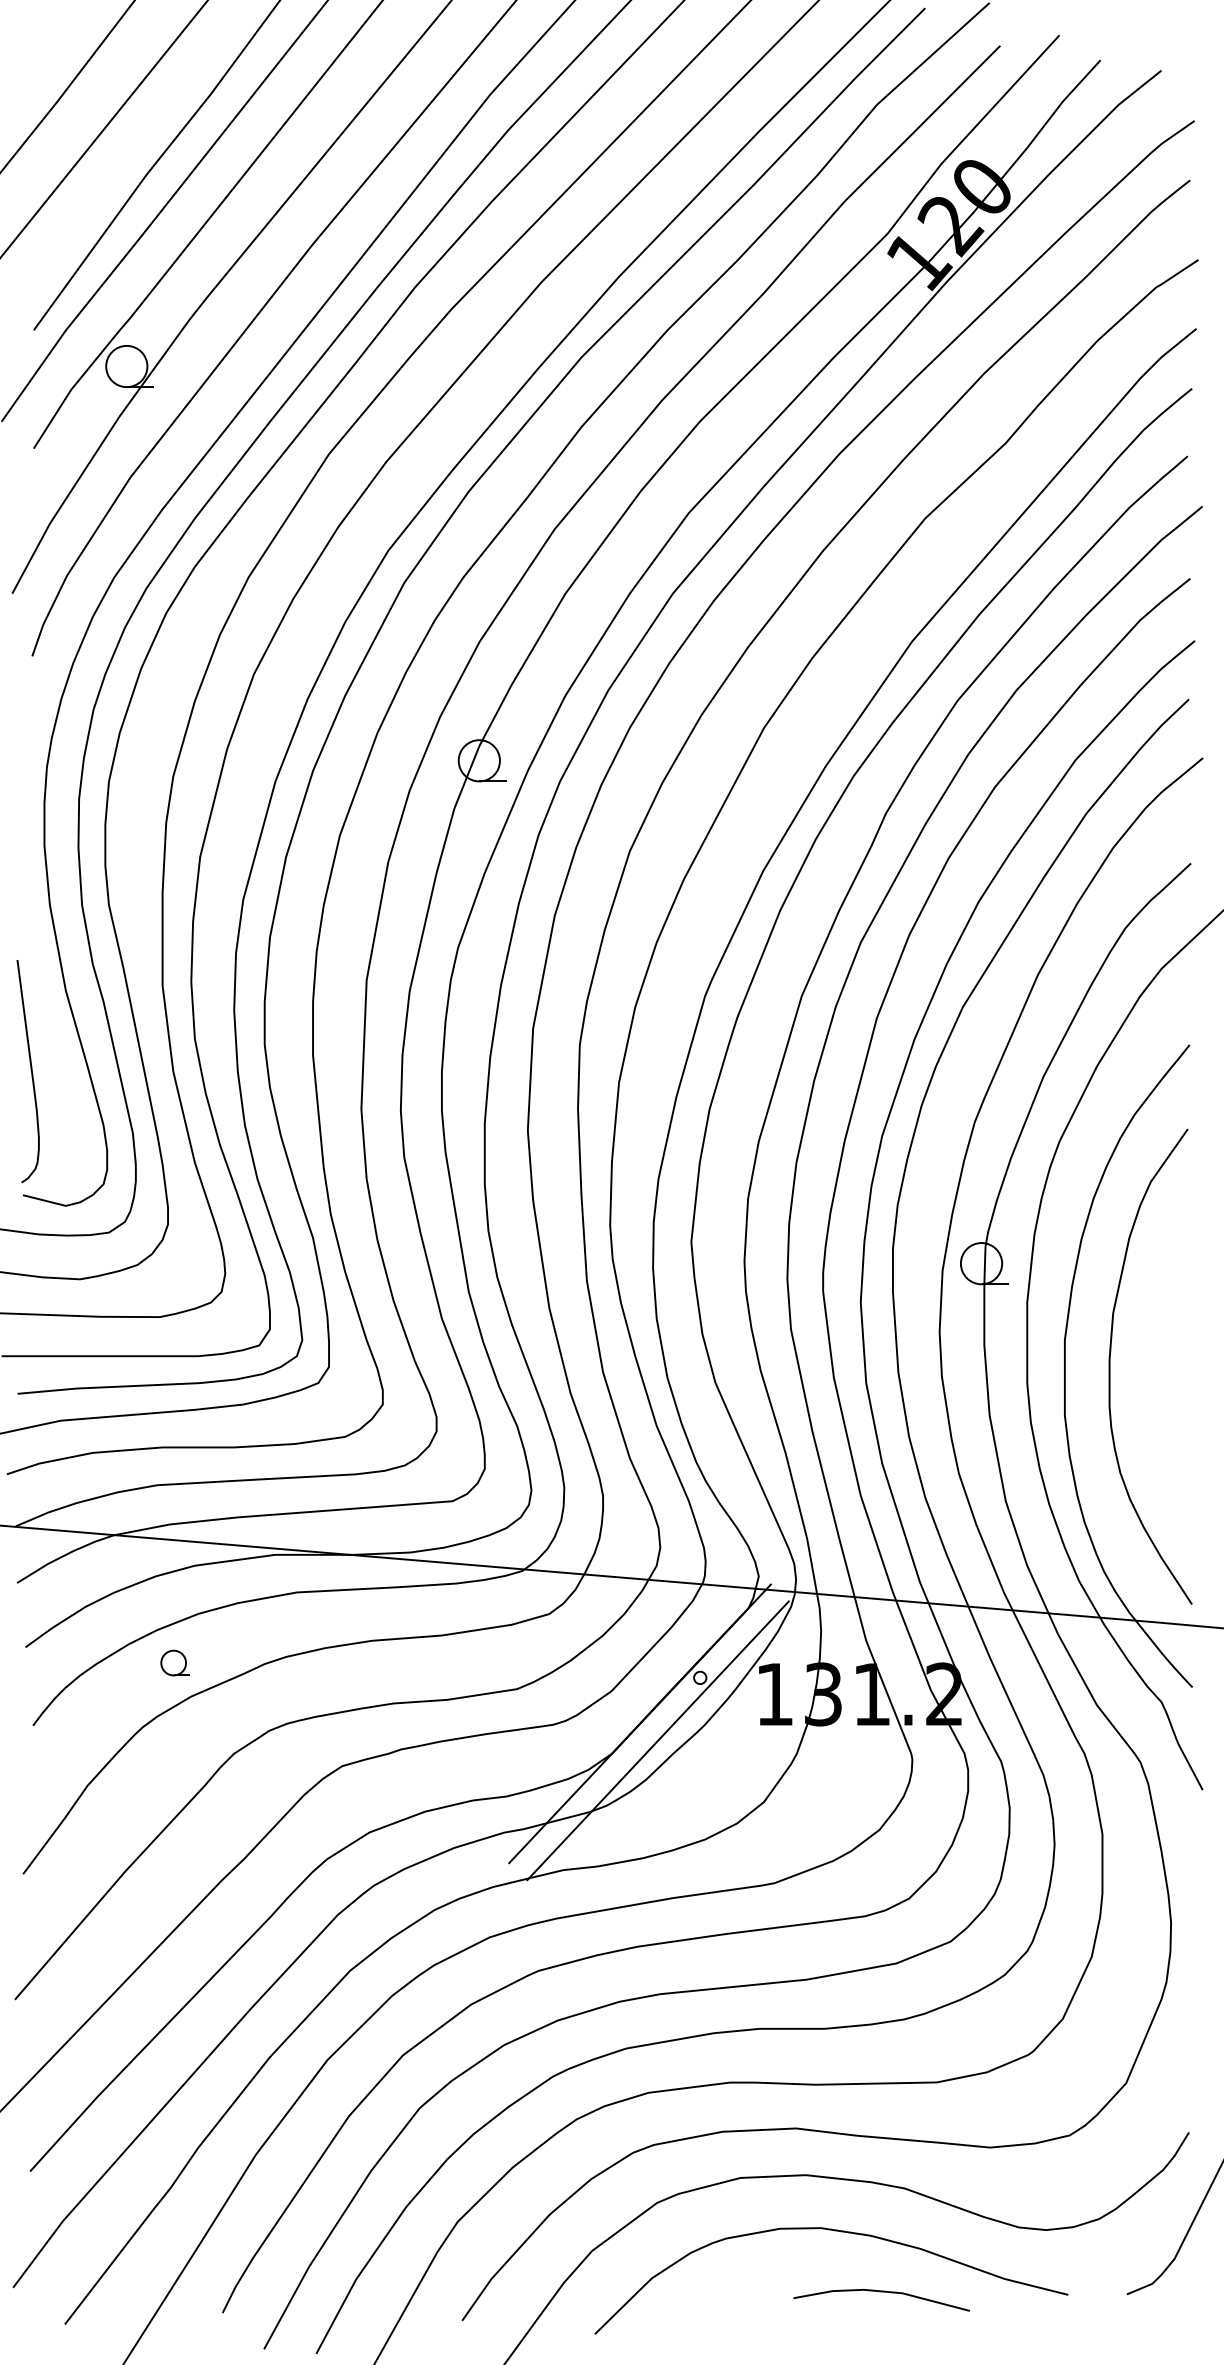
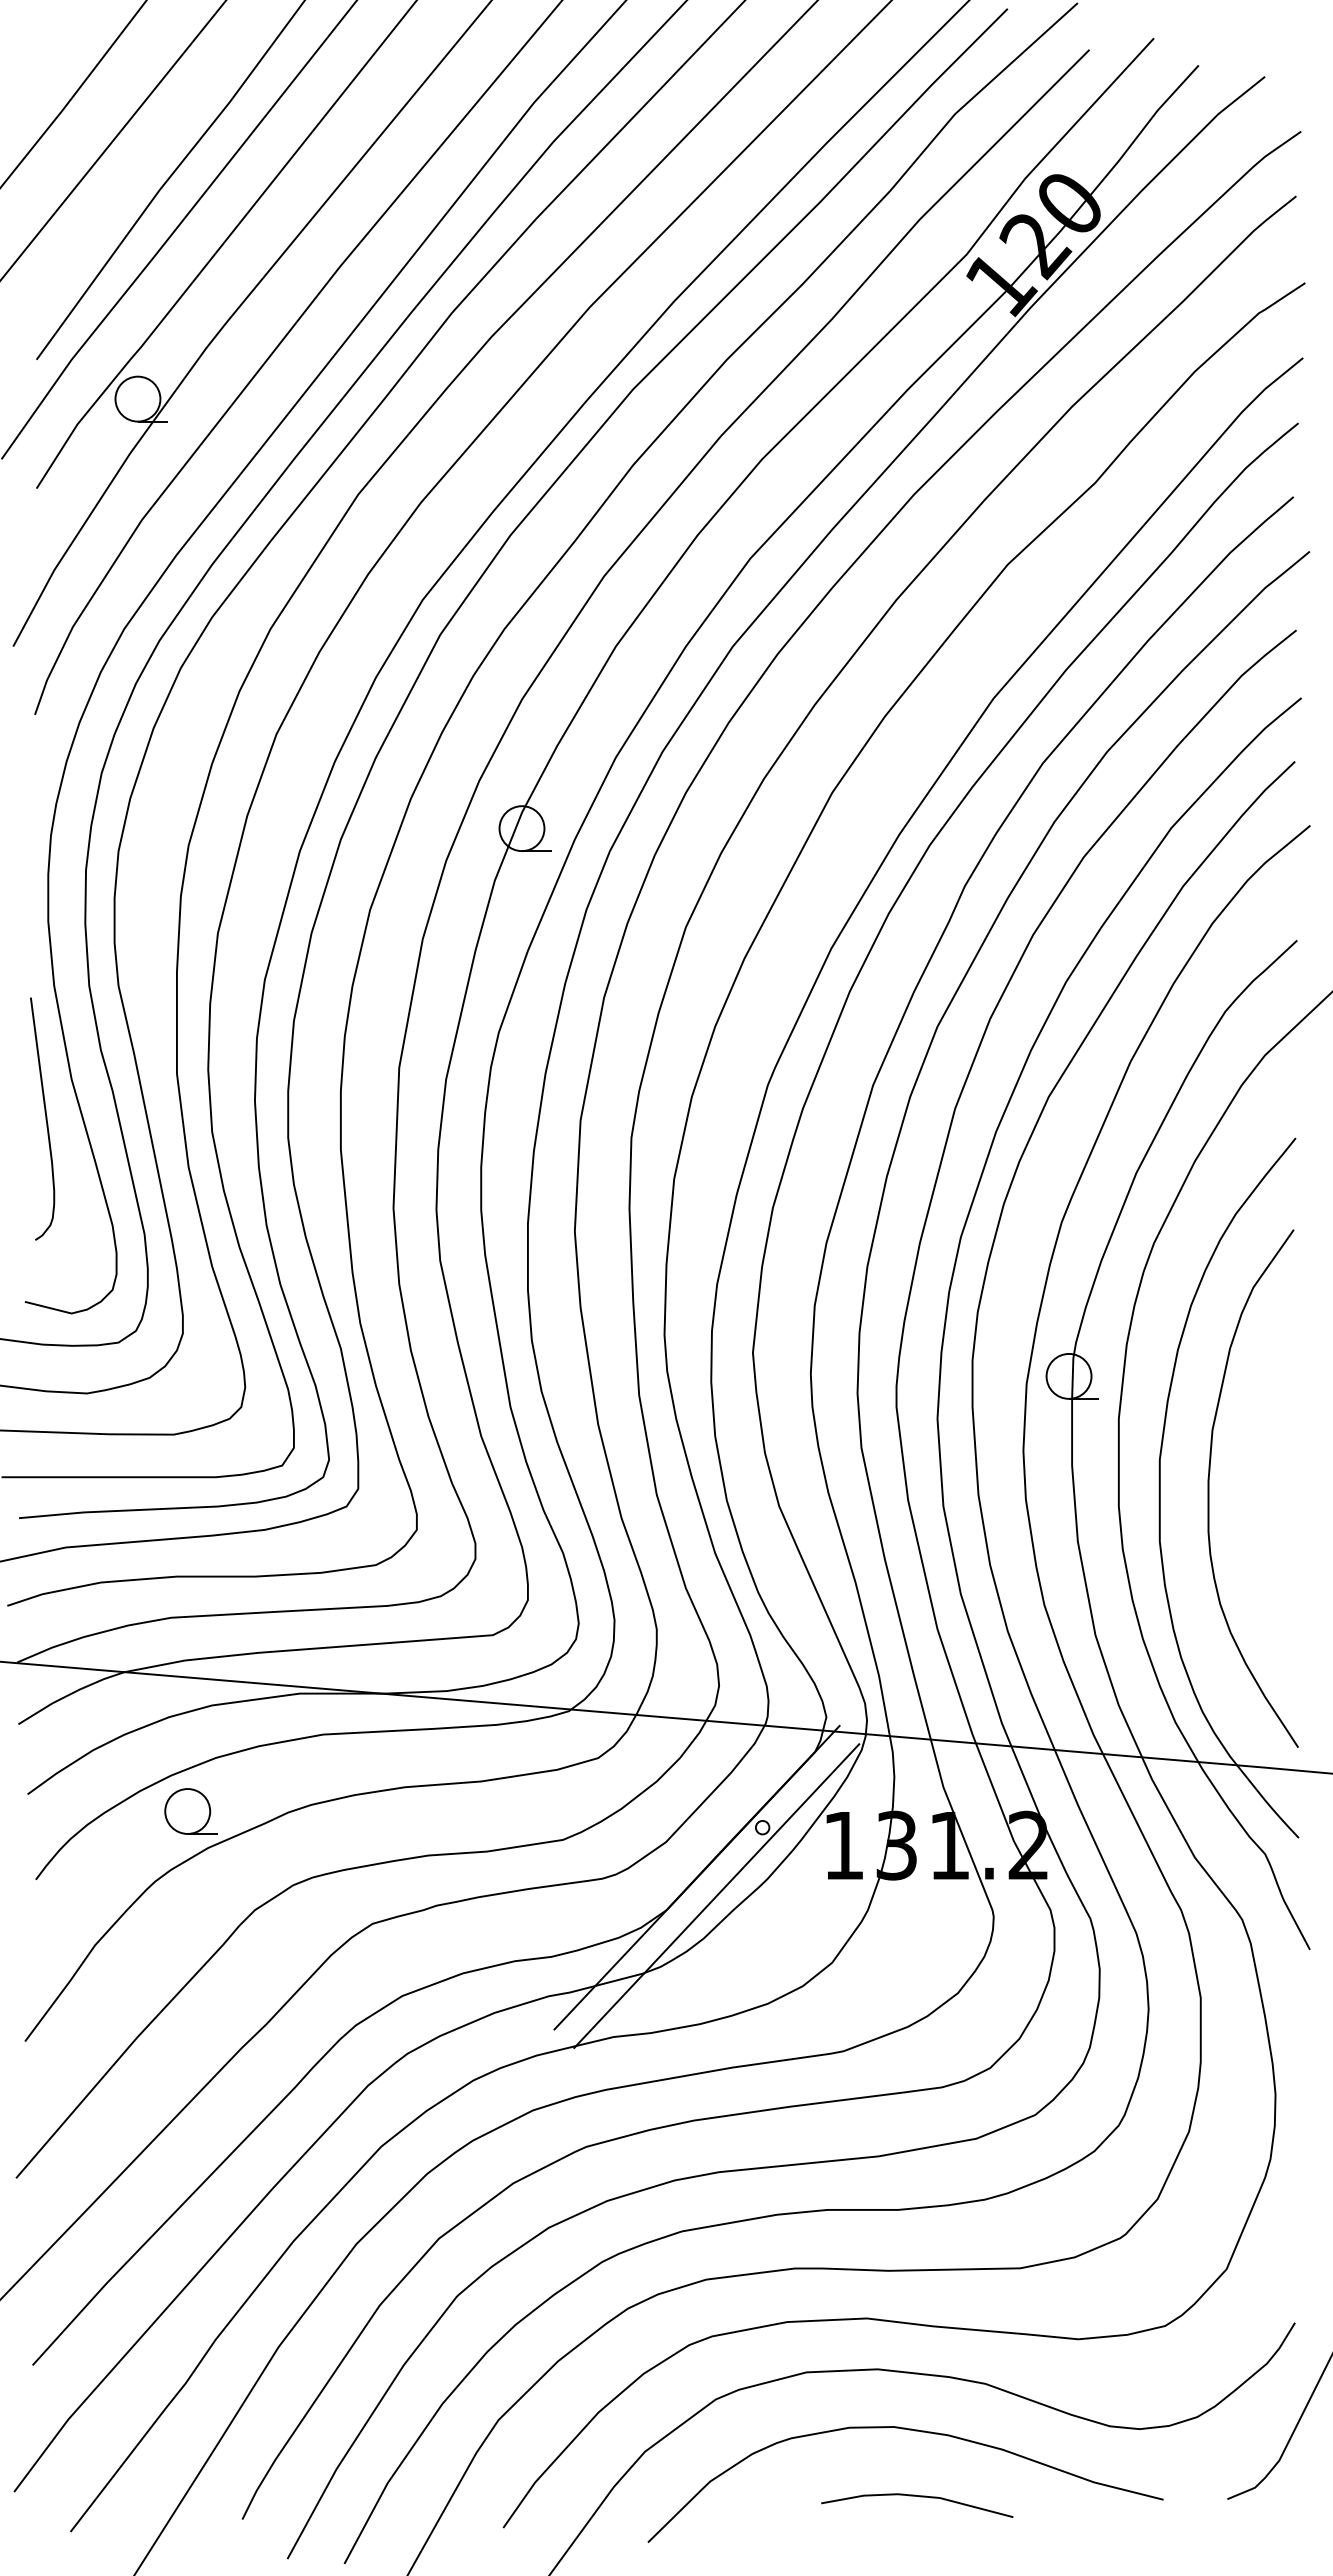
curve: (30, 1070) -> (45, 1118), moved
part: (175, 1663) -> (190, 1811), size x1.67
line: (883, 2292) -> (919, 2497), moved

